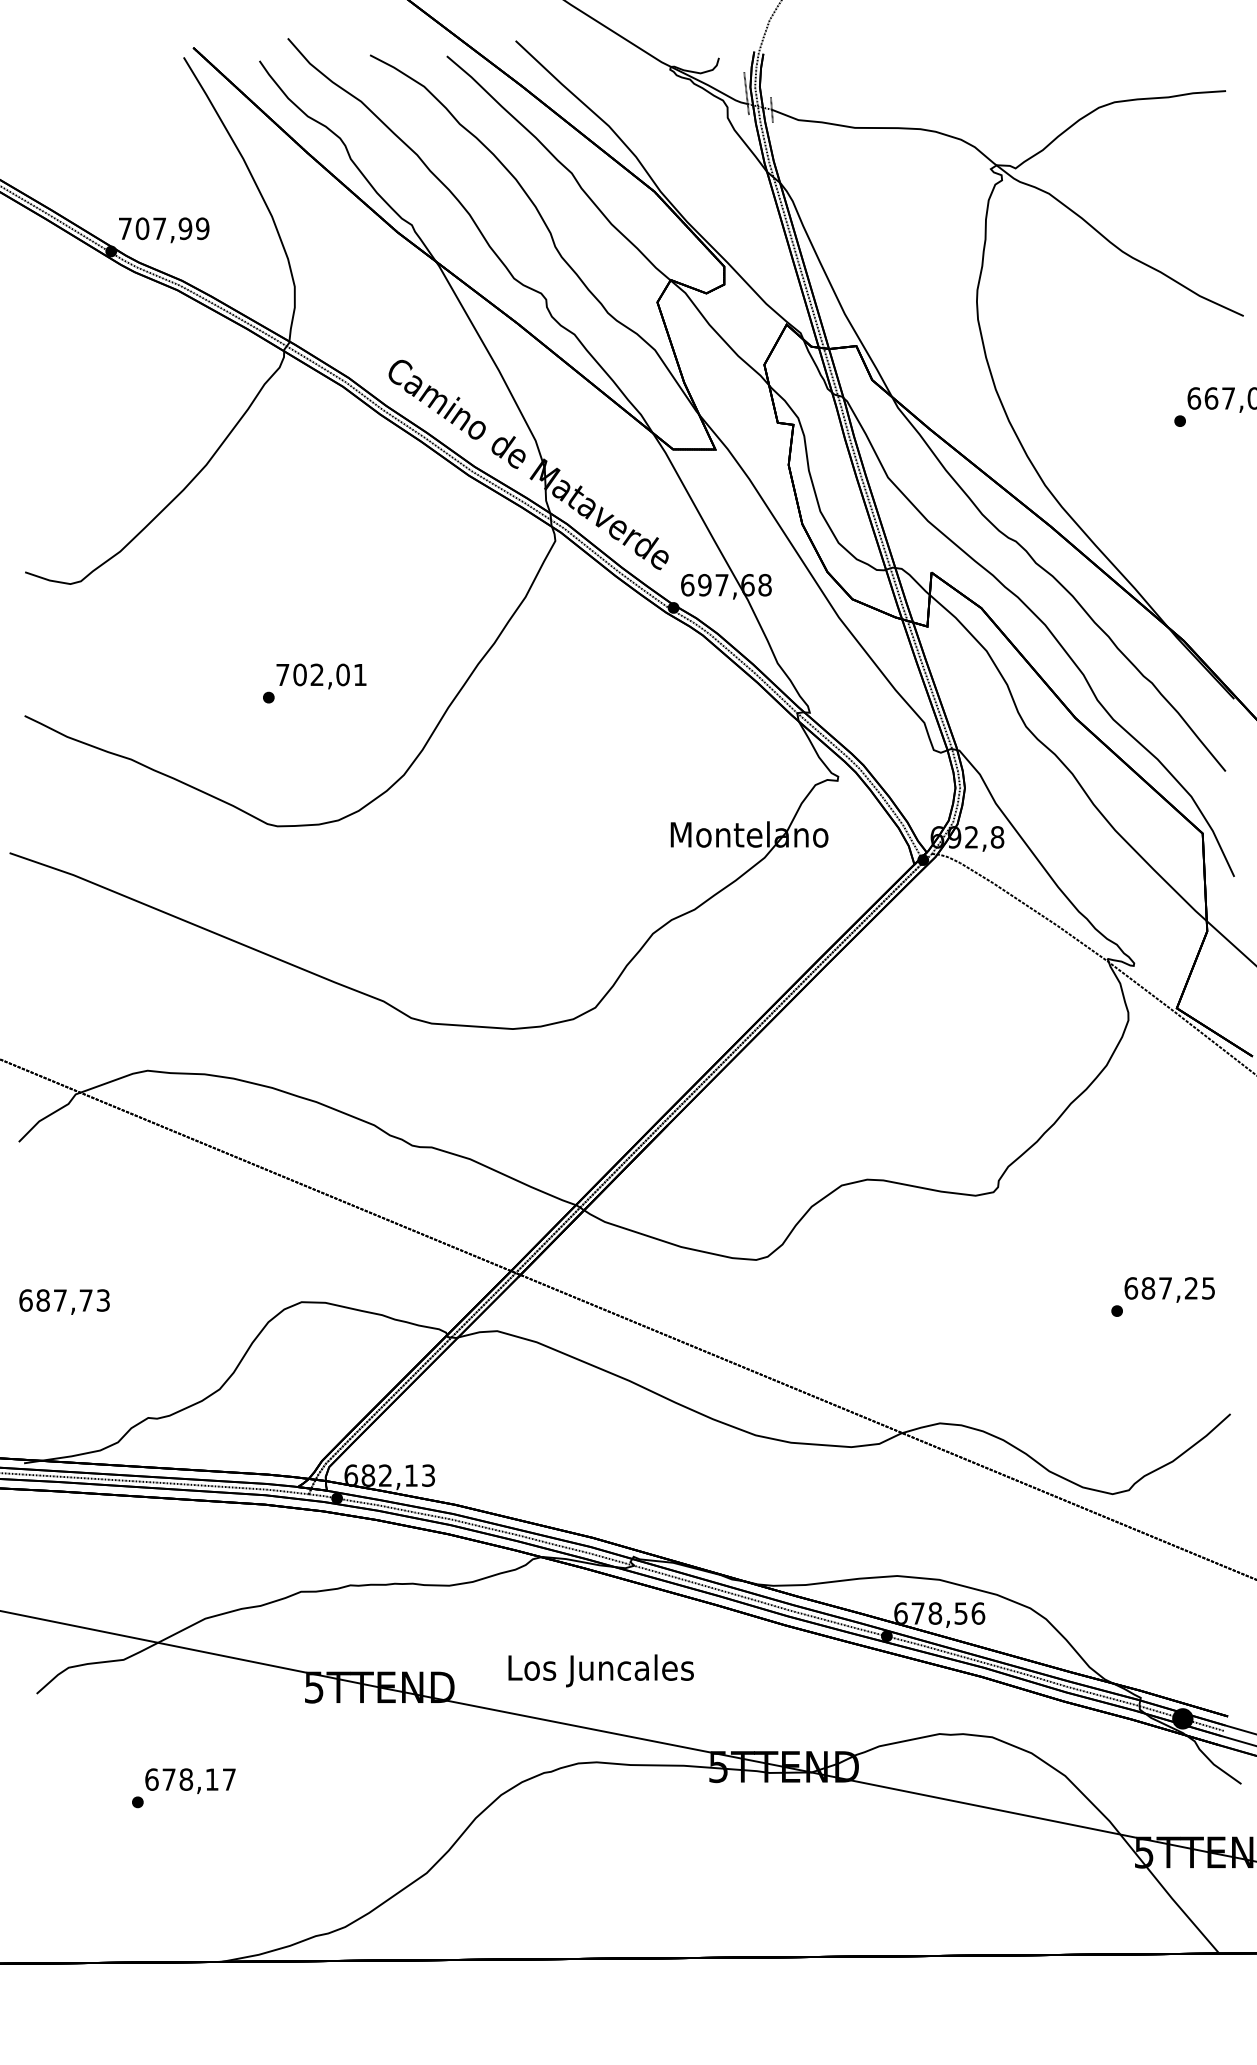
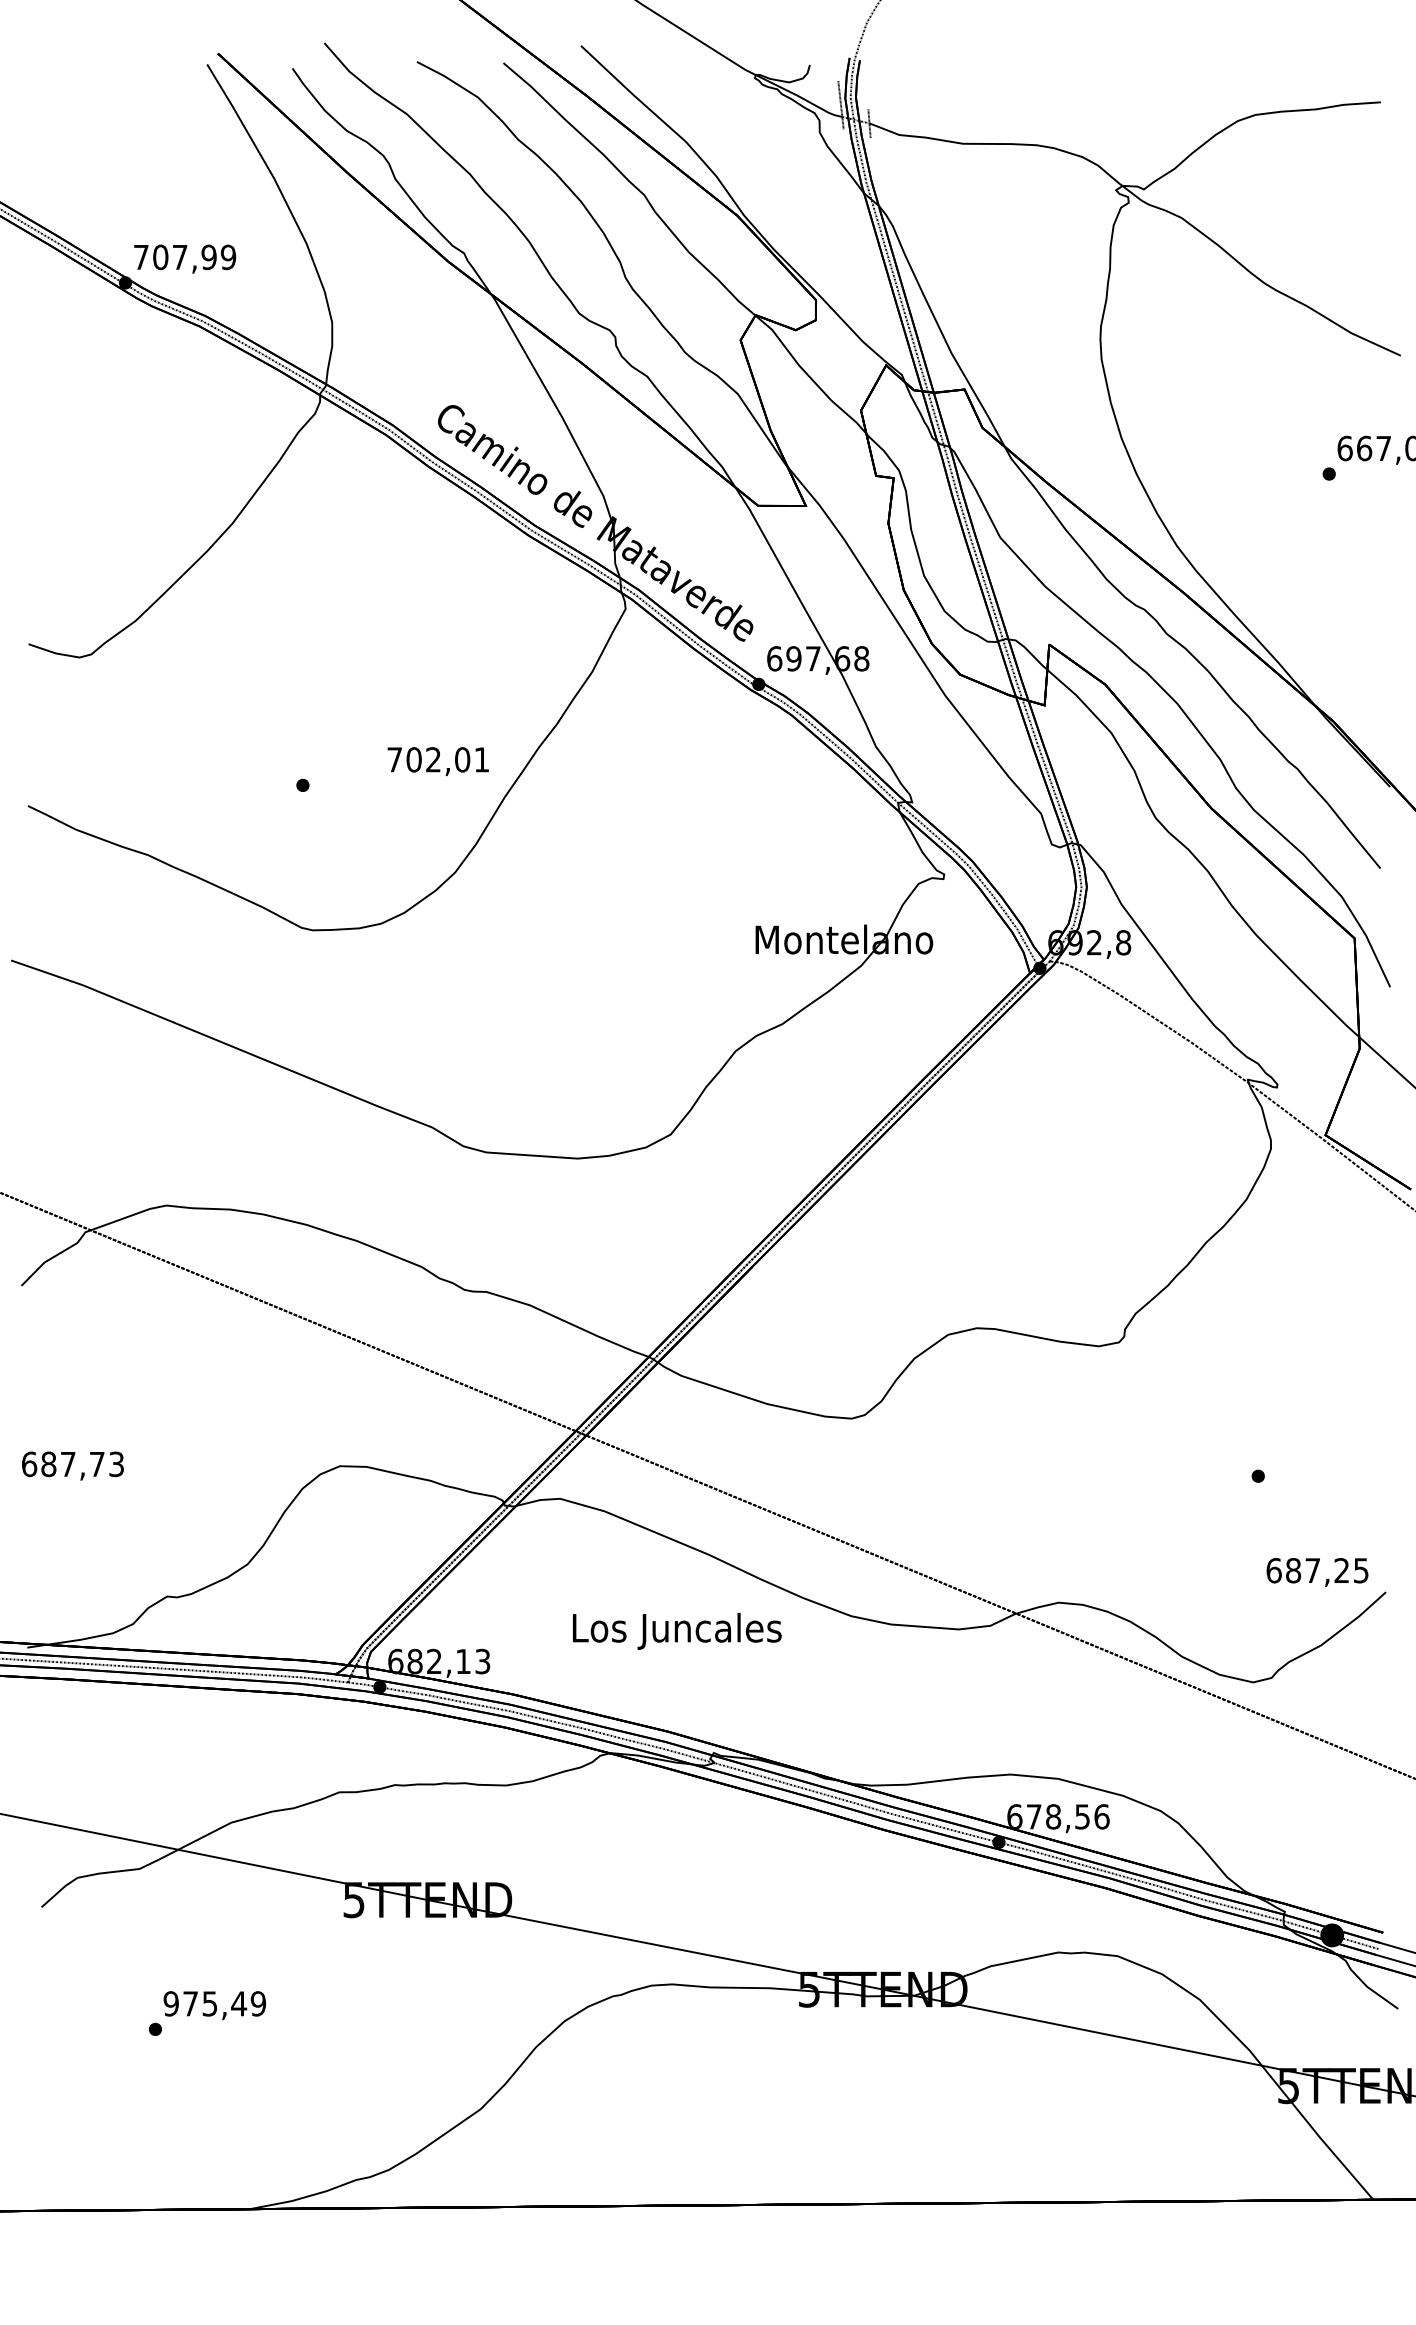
text: (320, 676) -> (437, 761), moved
text: (1169, 1290) -> (1317, 1572), moved
text: (601, 1670) -> (677, 1630), moved
text: (190, 1779) -> (214, 2003), 678,17 -> 975,49

